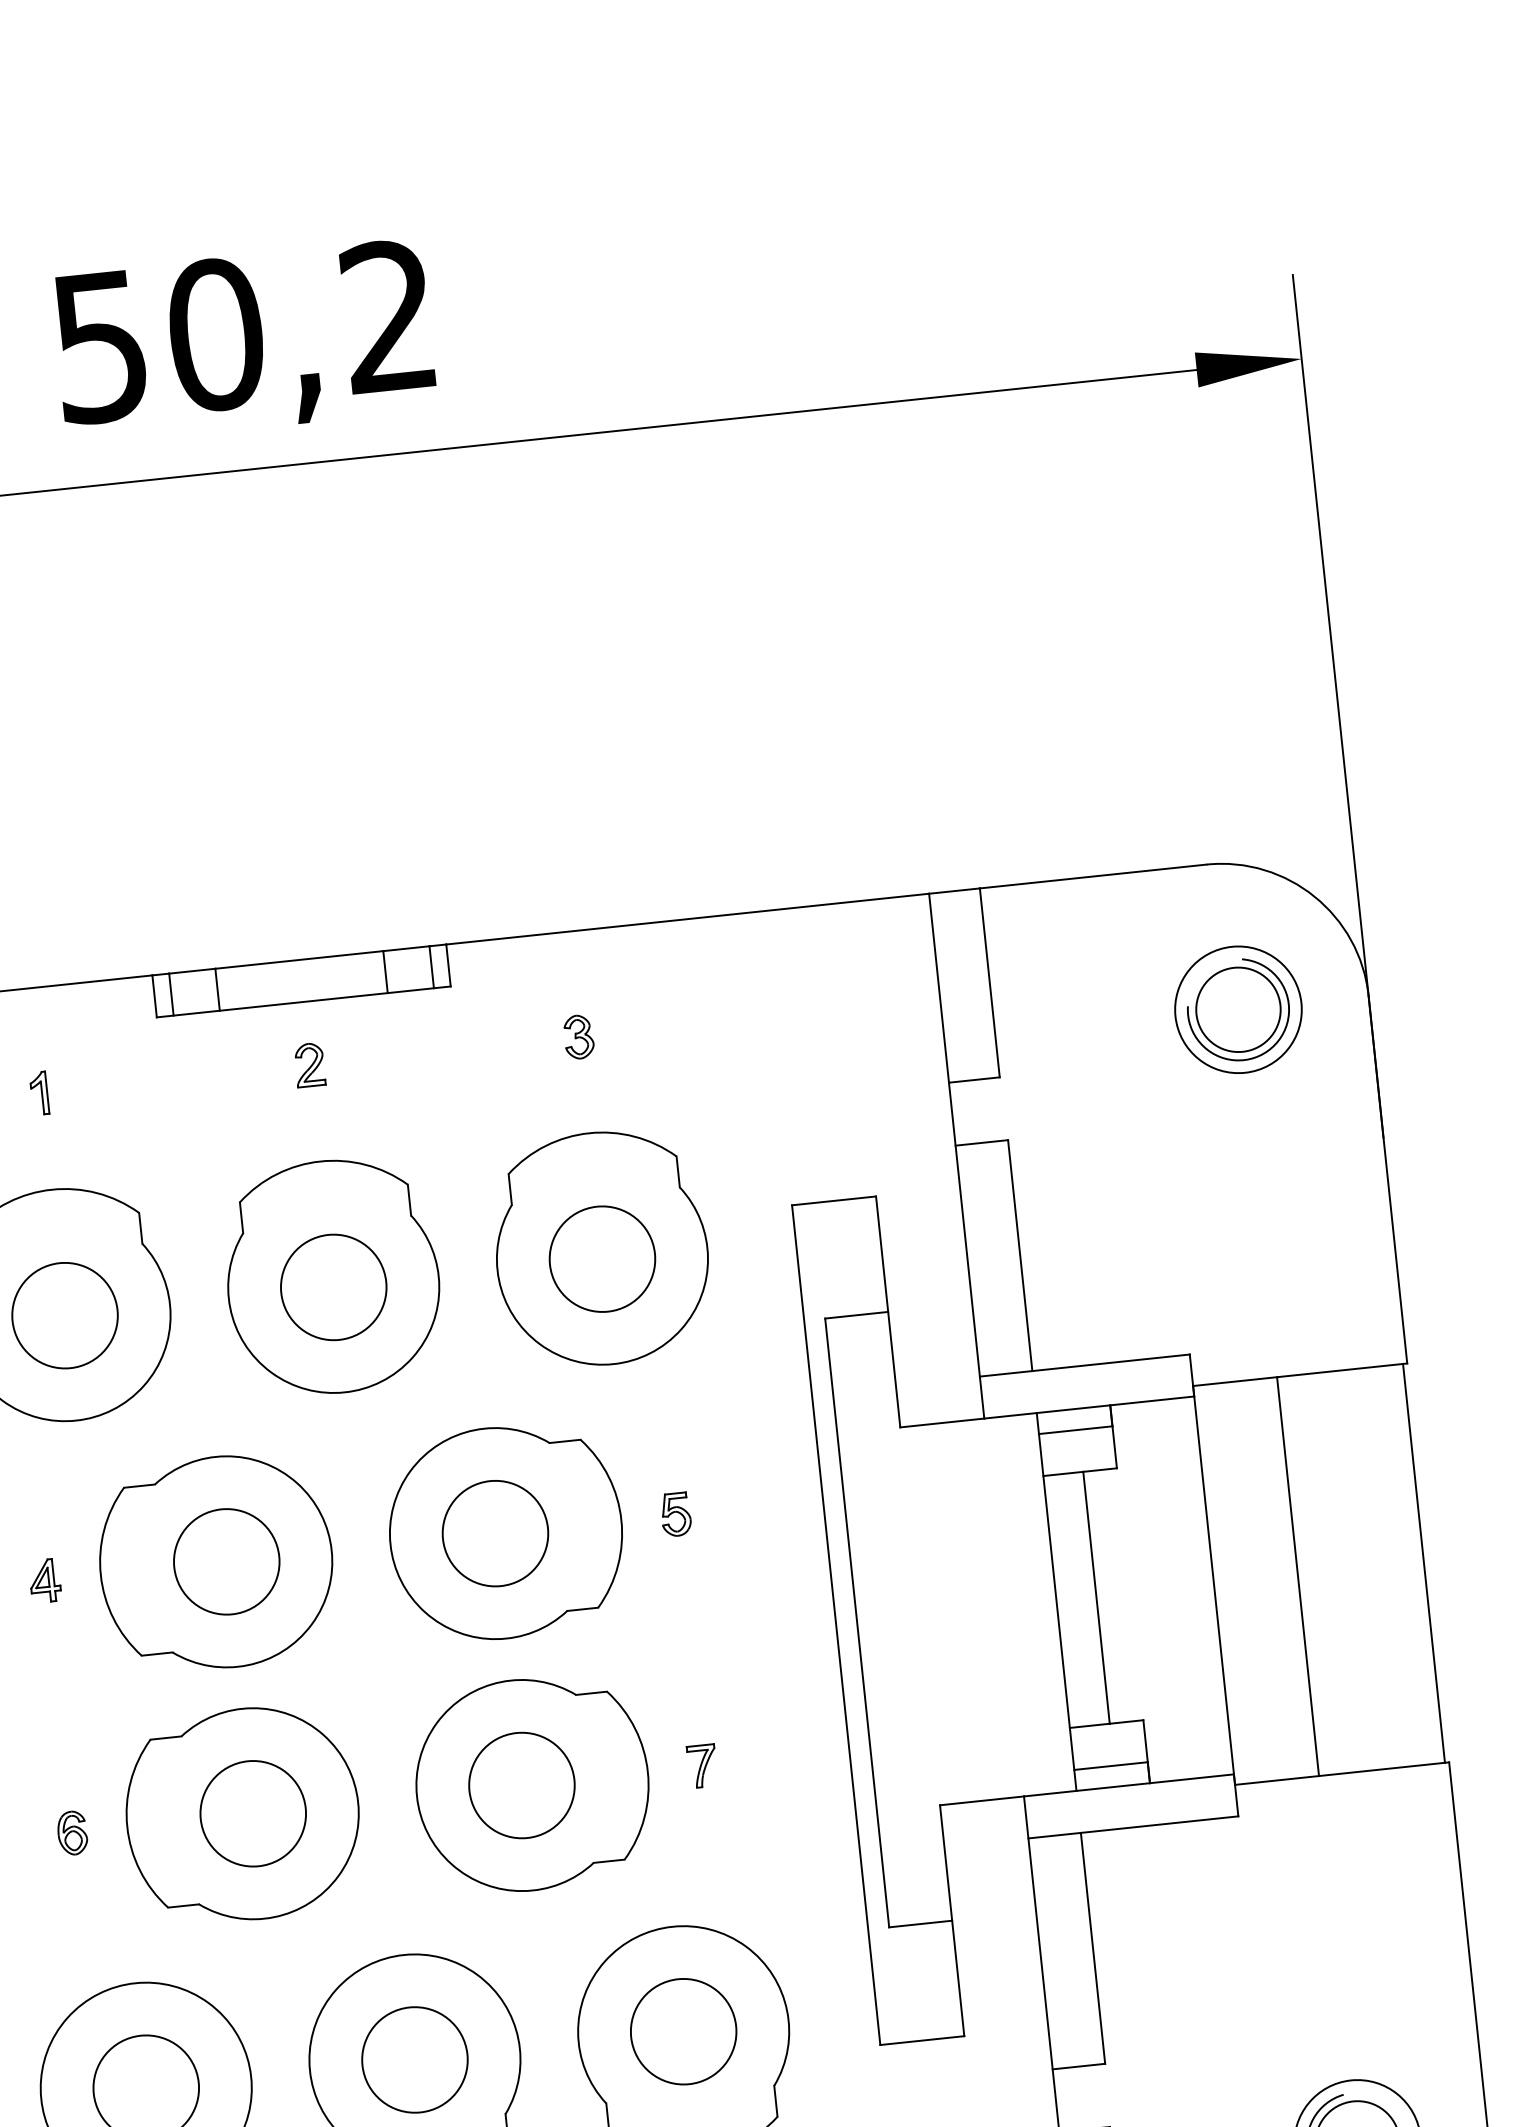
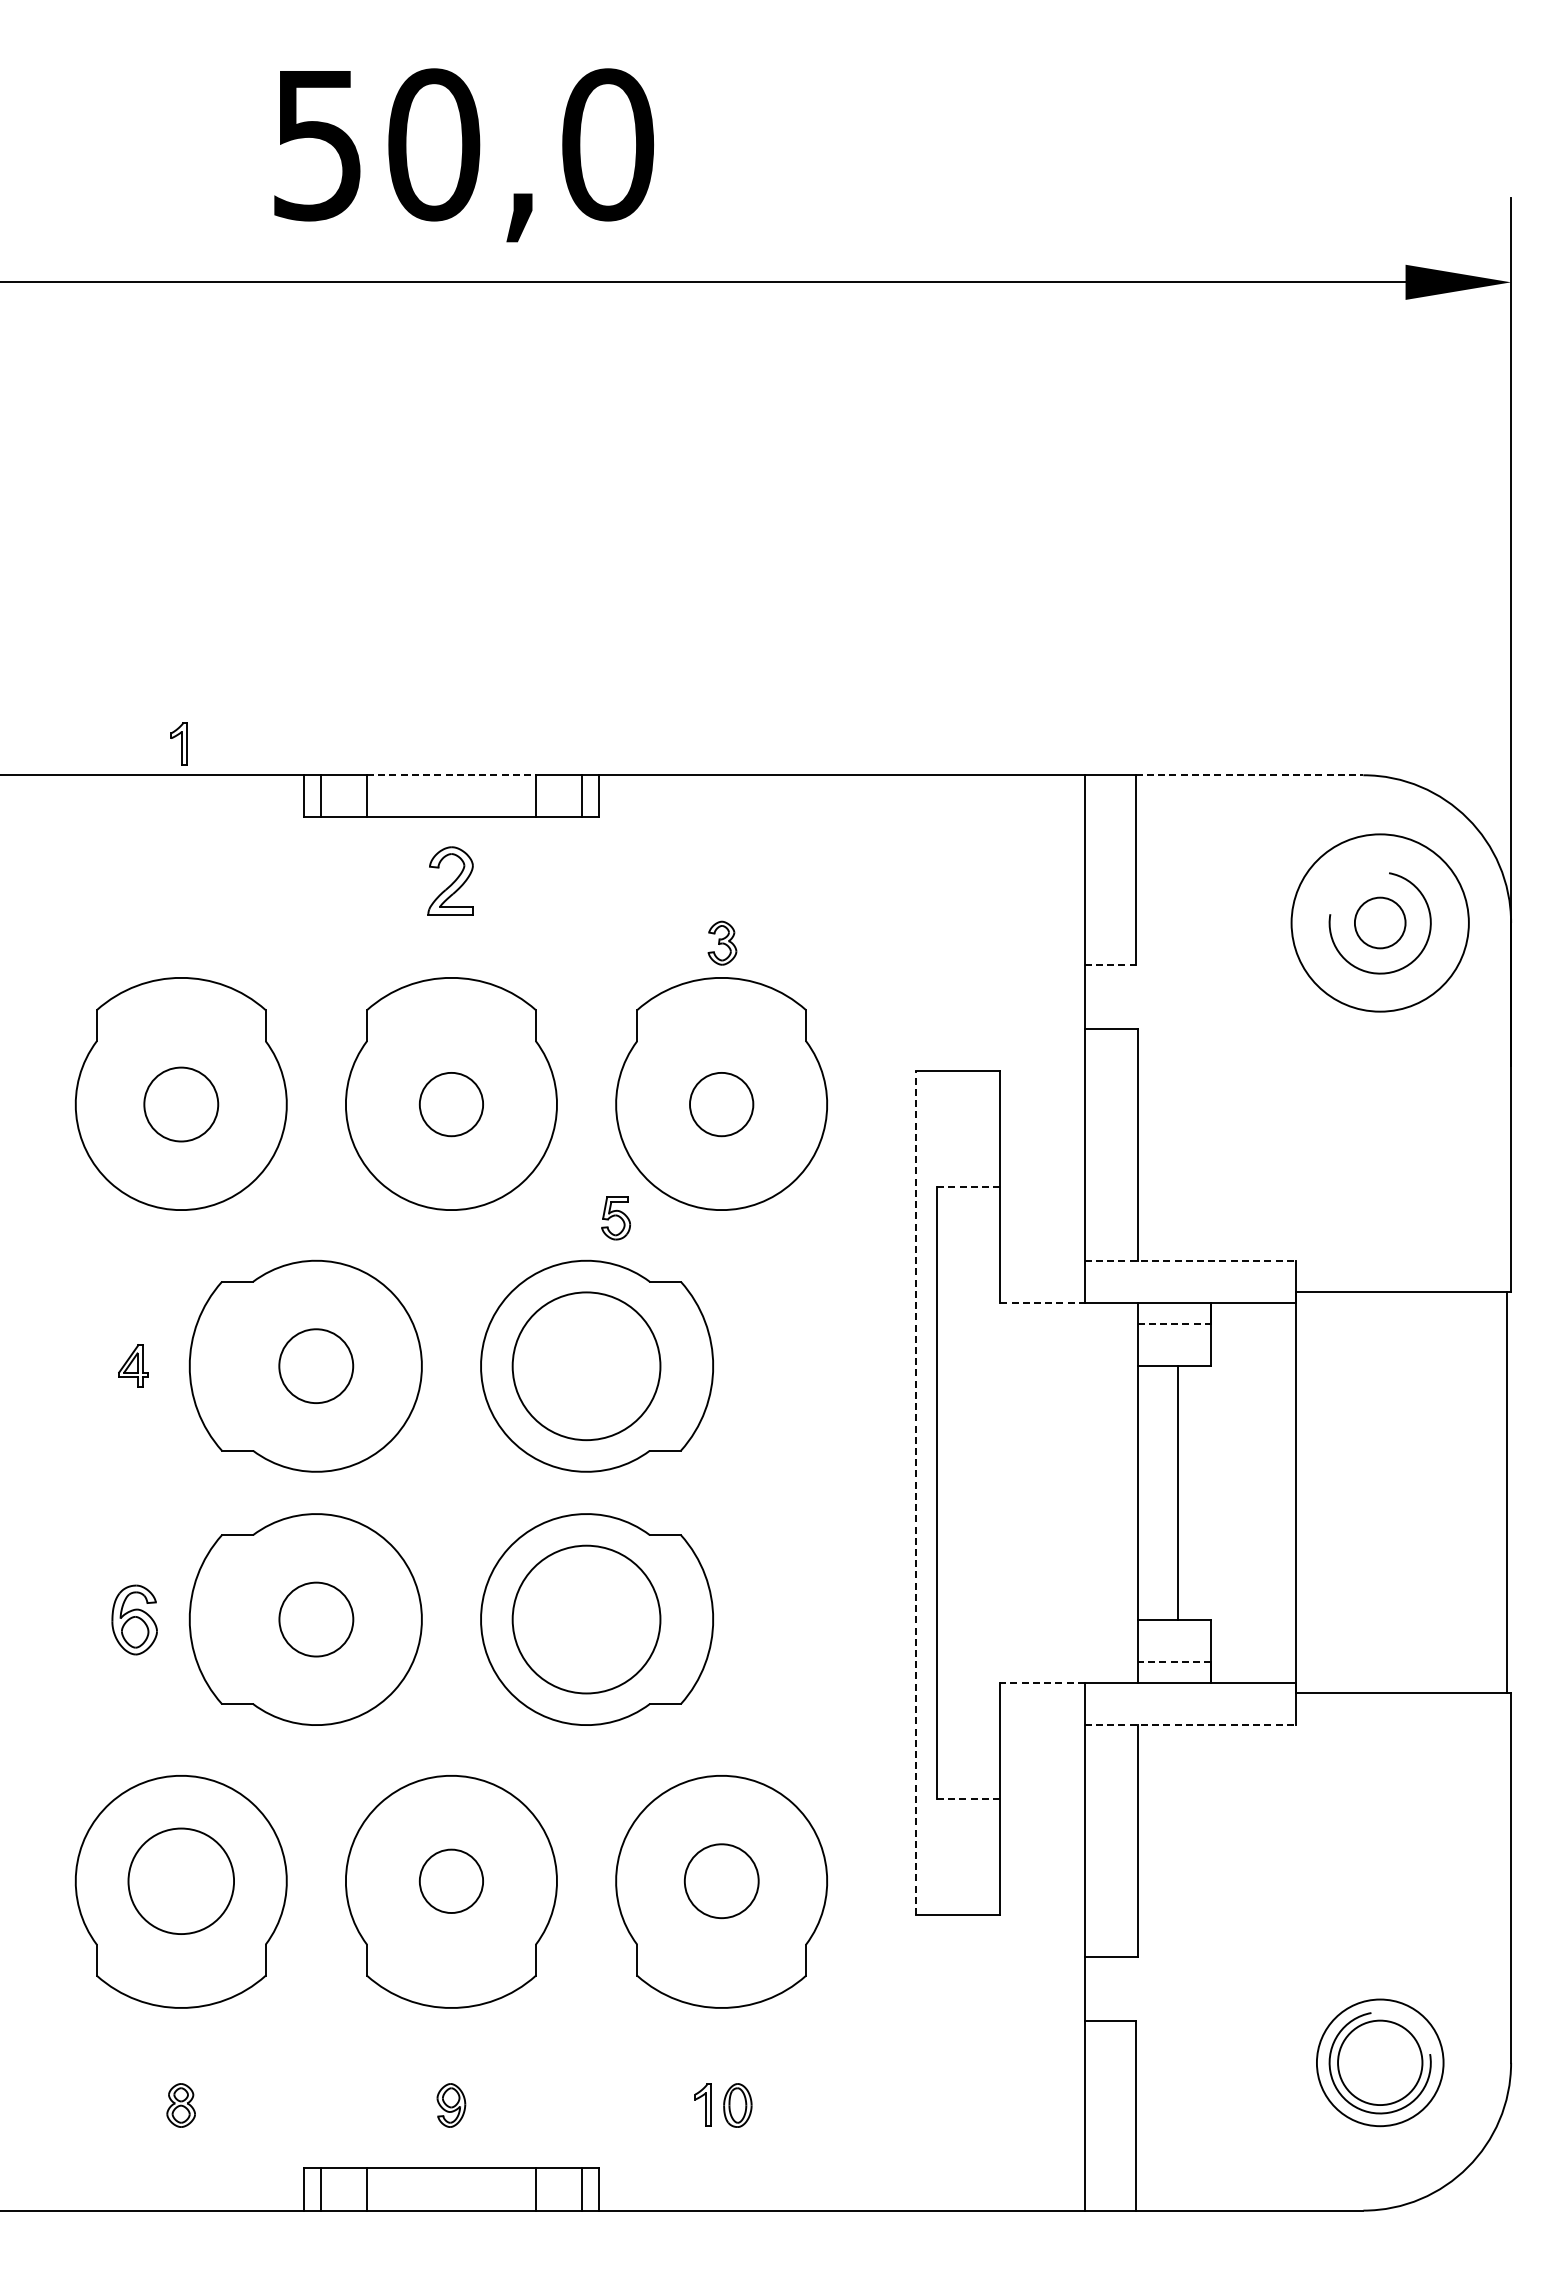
text: (389, 316) -> (608, 144), 50,2 -> 50,0
line: (1093, 876) -> (1249, 775), solid -> dashed
line: (299, 960) -> (451, 775), solid -> dashed
circle: (1237, 1009) -> (1379, 922), size x1.4
circle: (1238, 1009) -> (1380, 922), size x0.6
part: (578, 1036) -> (722, 942), moved
part: (309, 1064) -> (450, 880), size x1.6
line: (974, 1080) -> (1110, 965), solid -> dashed
part: (38, 1093) -> (178, 743), moved
circle: (602, 1259) -> (721, 1104), size x0.6
circle: (333, 1287) -> (451, 1104), size x0.6
line: (856, 1314) -> (968, 1186), solid -> dashed
circle: (65, 1315) -> (181, 1104), size x0.7
line: (1085, 1365) -> (1190, 1260), solid -> dashed
line: (943, 1422) -> (1043, 1302), solid -> dashed
line: (1075, 1430) -> (1174, 1324), solid -> dashed
part: (675, 1514) -> (615, 1218), moved
circle: (495, 1533) -> (586, 1366), size x1.4
circle: (225, 1561) -> (315, 1365), size x0.7
line: (1298, 1576) -> (1380, 1492), removed
line: (835, 1624) -> (915, 1492), solid -> dashed
part: (702, 1765) -> (768, 1618), removed
line: (1111, 1765) -> (1174, 1661), solid -> dashed
circle: (521, 1785) -> (586, 1619), size x1.4
line: (981, 1800) -> (1042, 1682), solid -> dashed
circle: (253, 1813) -> (316, 1619), size x0.7
line: (1133, 1827) -> (1190, 1725), solid -> dashed
part: (72, 1832) -> (134, 1619), size x1.6
line: (920, 1924) -> (968, 1799), solid -> dashed
circle: (683, 2030) -> (721, 1880), size x0.7
circle: (415, 2060) -> (451, 1881), size x0.6

